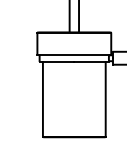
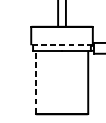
line: (74, 54) -> (62, 45), solid -> dashed
line: (42, 98) -> (35, 81), solid -> dashed

